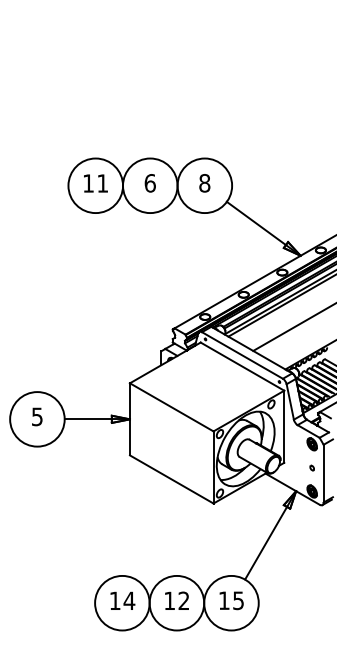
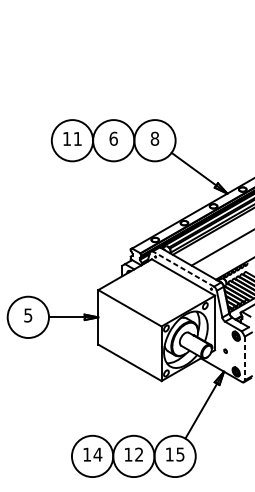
line: (242, 355) -> (183, 269), solid -> dashed
part: (311, 467) -> (225, 350), moved
line: (323, 473) -> (244, 358), solid -> dashed

